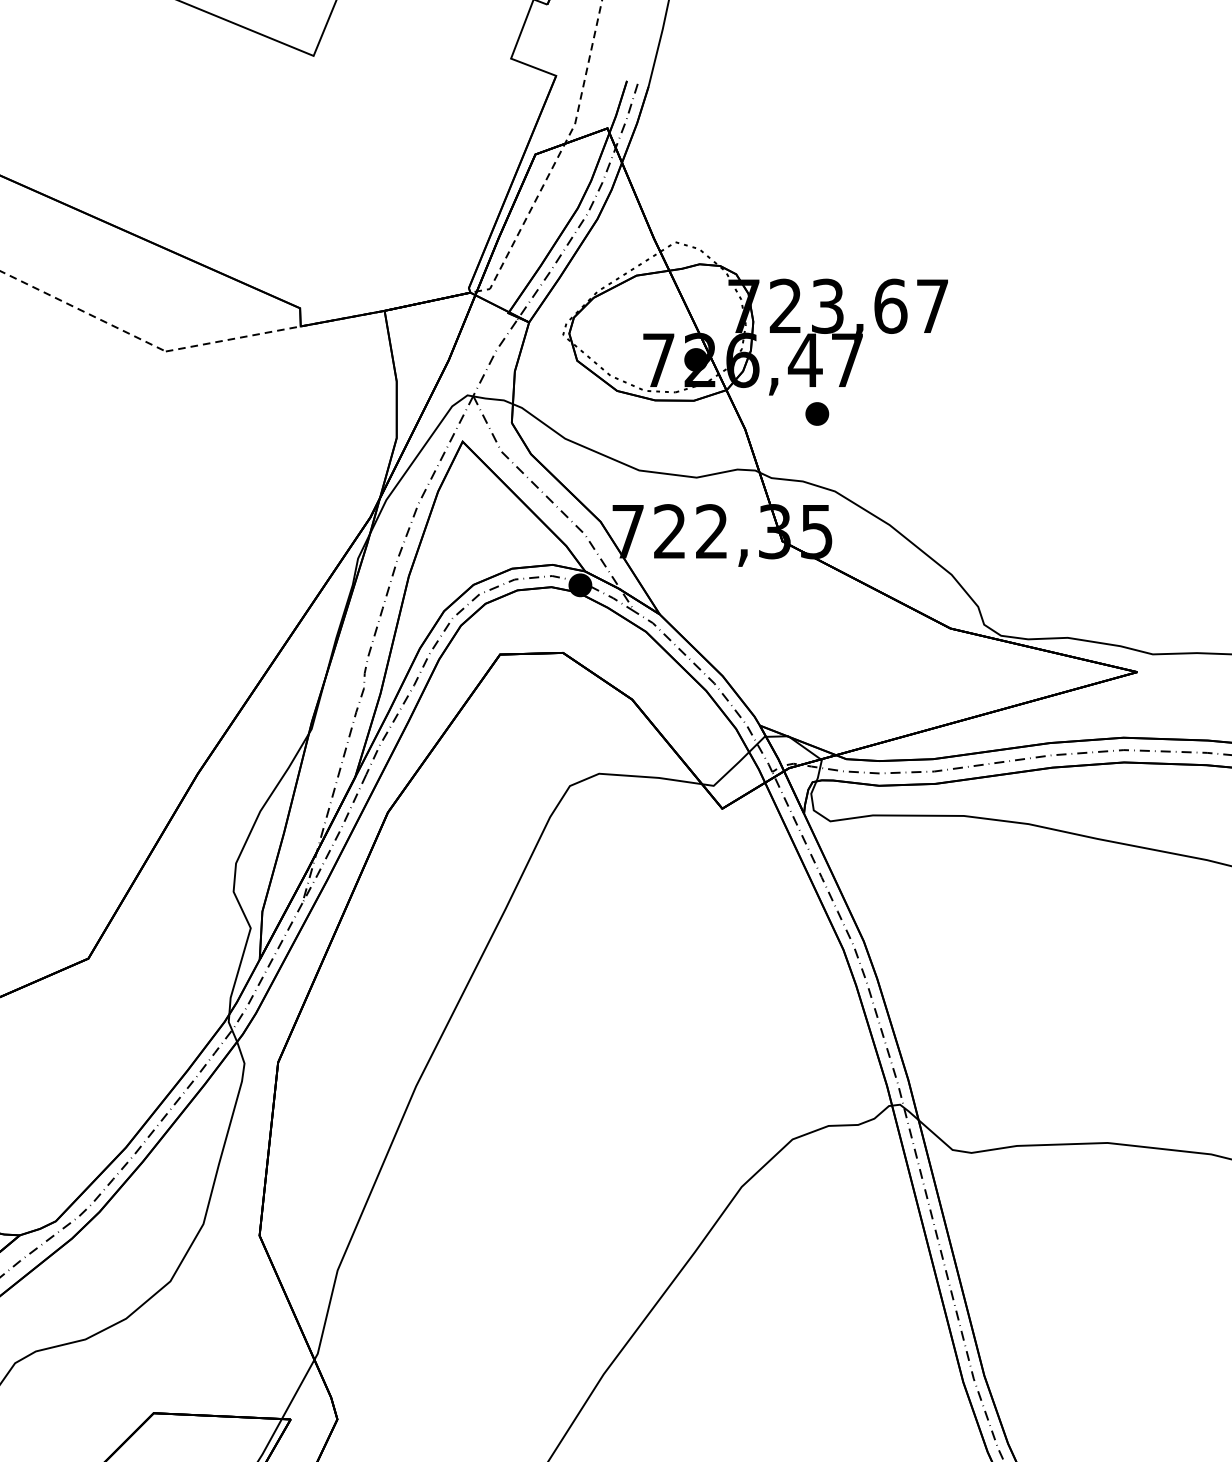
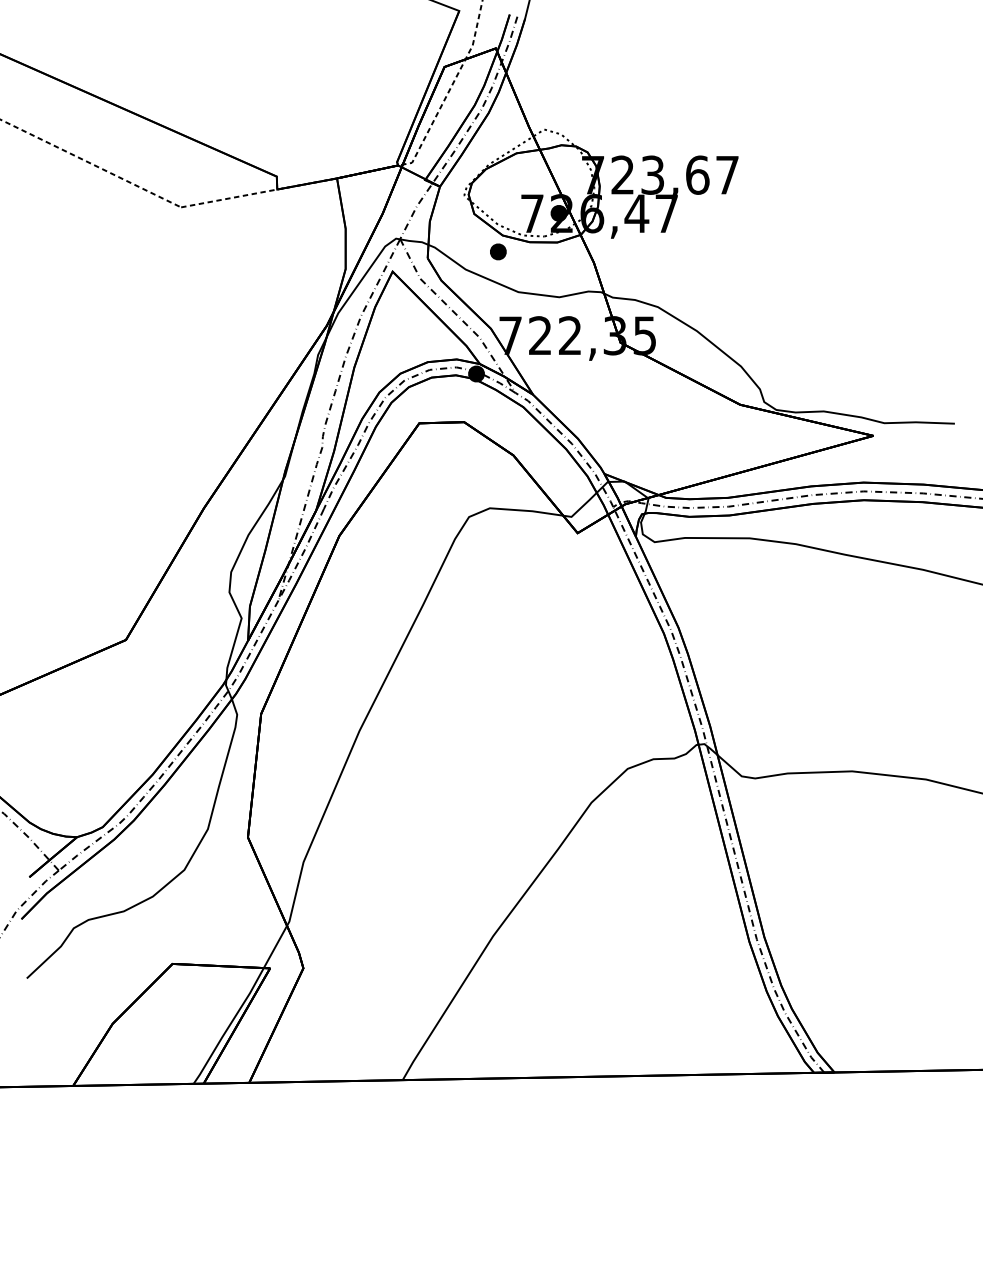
part: (817, 413) -> (498, 251), moved

